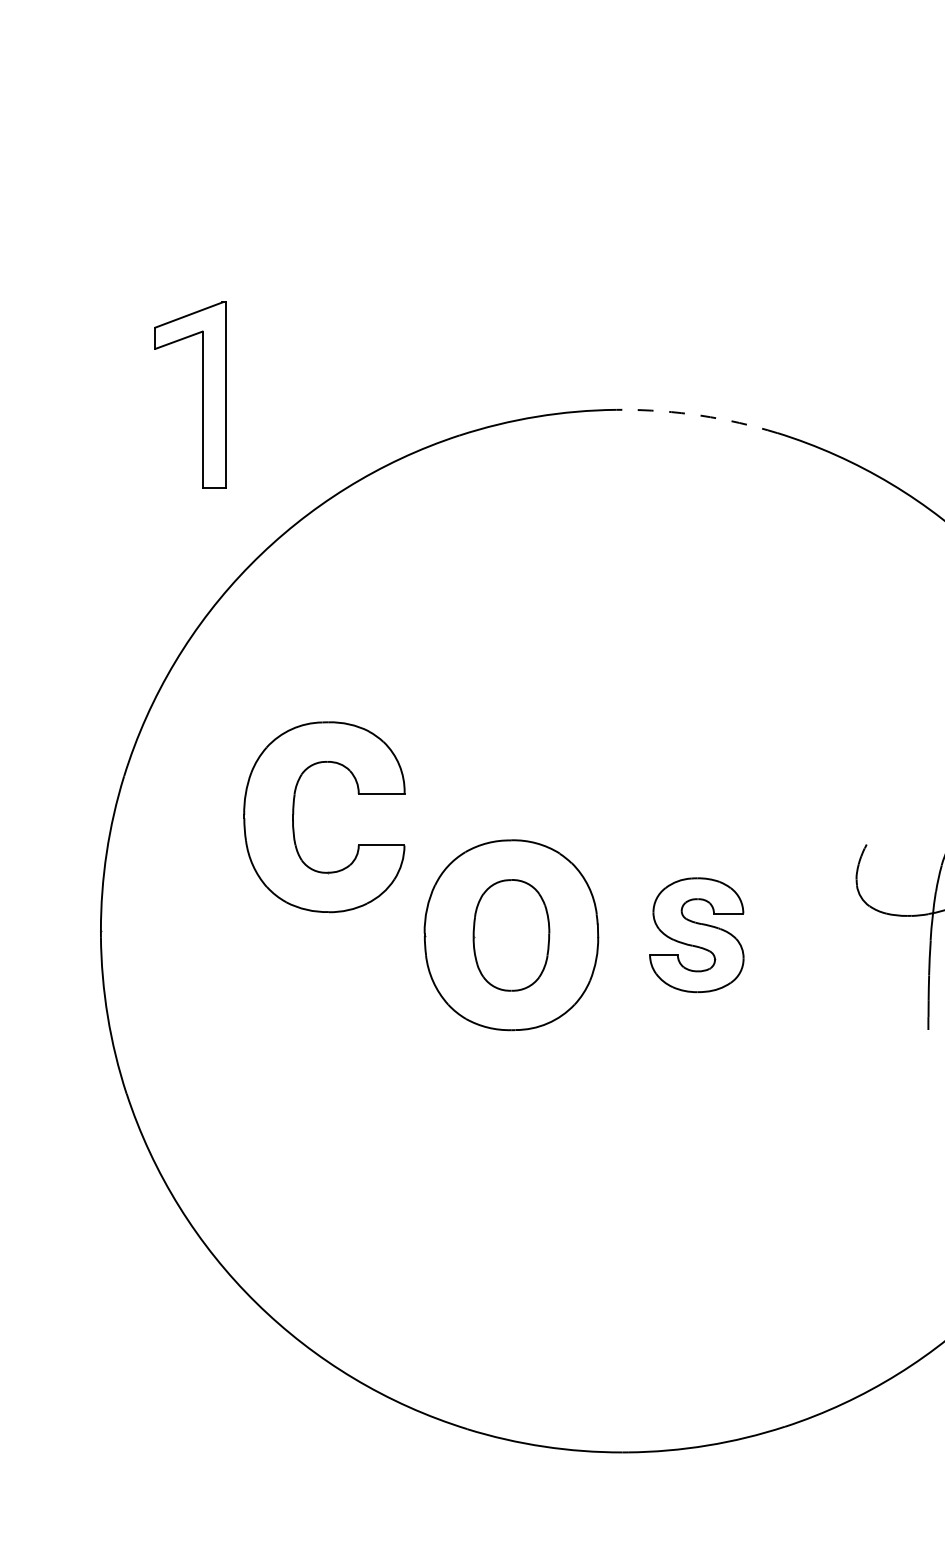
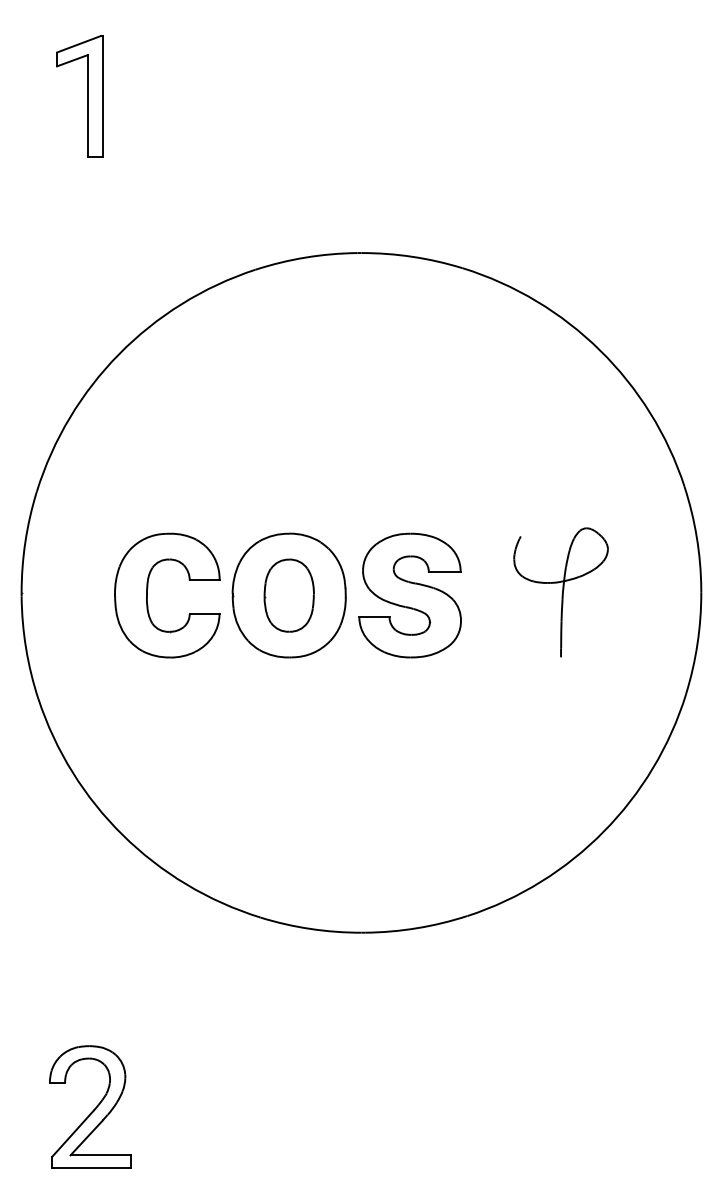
part: (201, 395) -> (87, 96), moved
arc: (700, 415) -> (412, 256), dashed -> solid
part: (294, 817) -> (147, 595), moved
part: (695, 935) -> (409, 595), size x1.67

